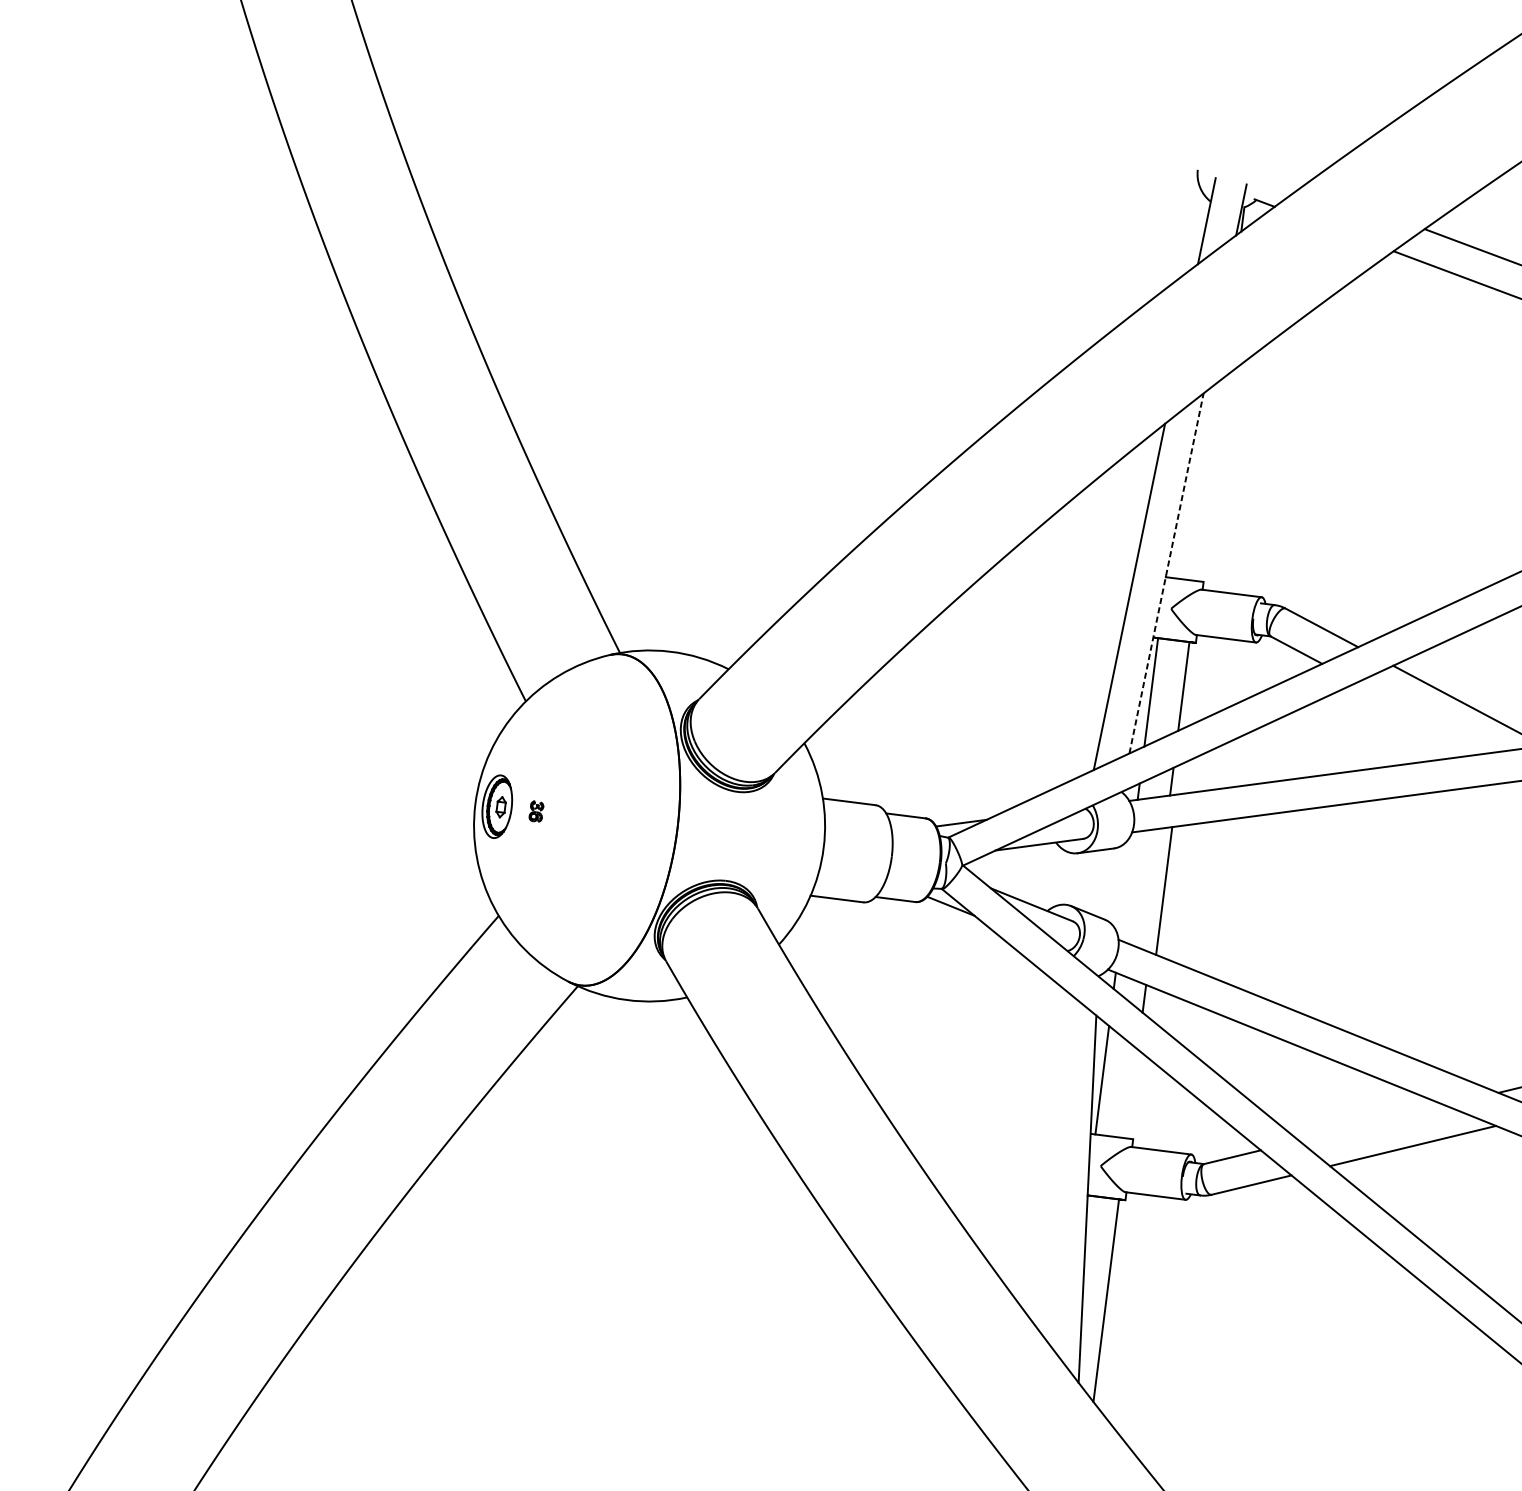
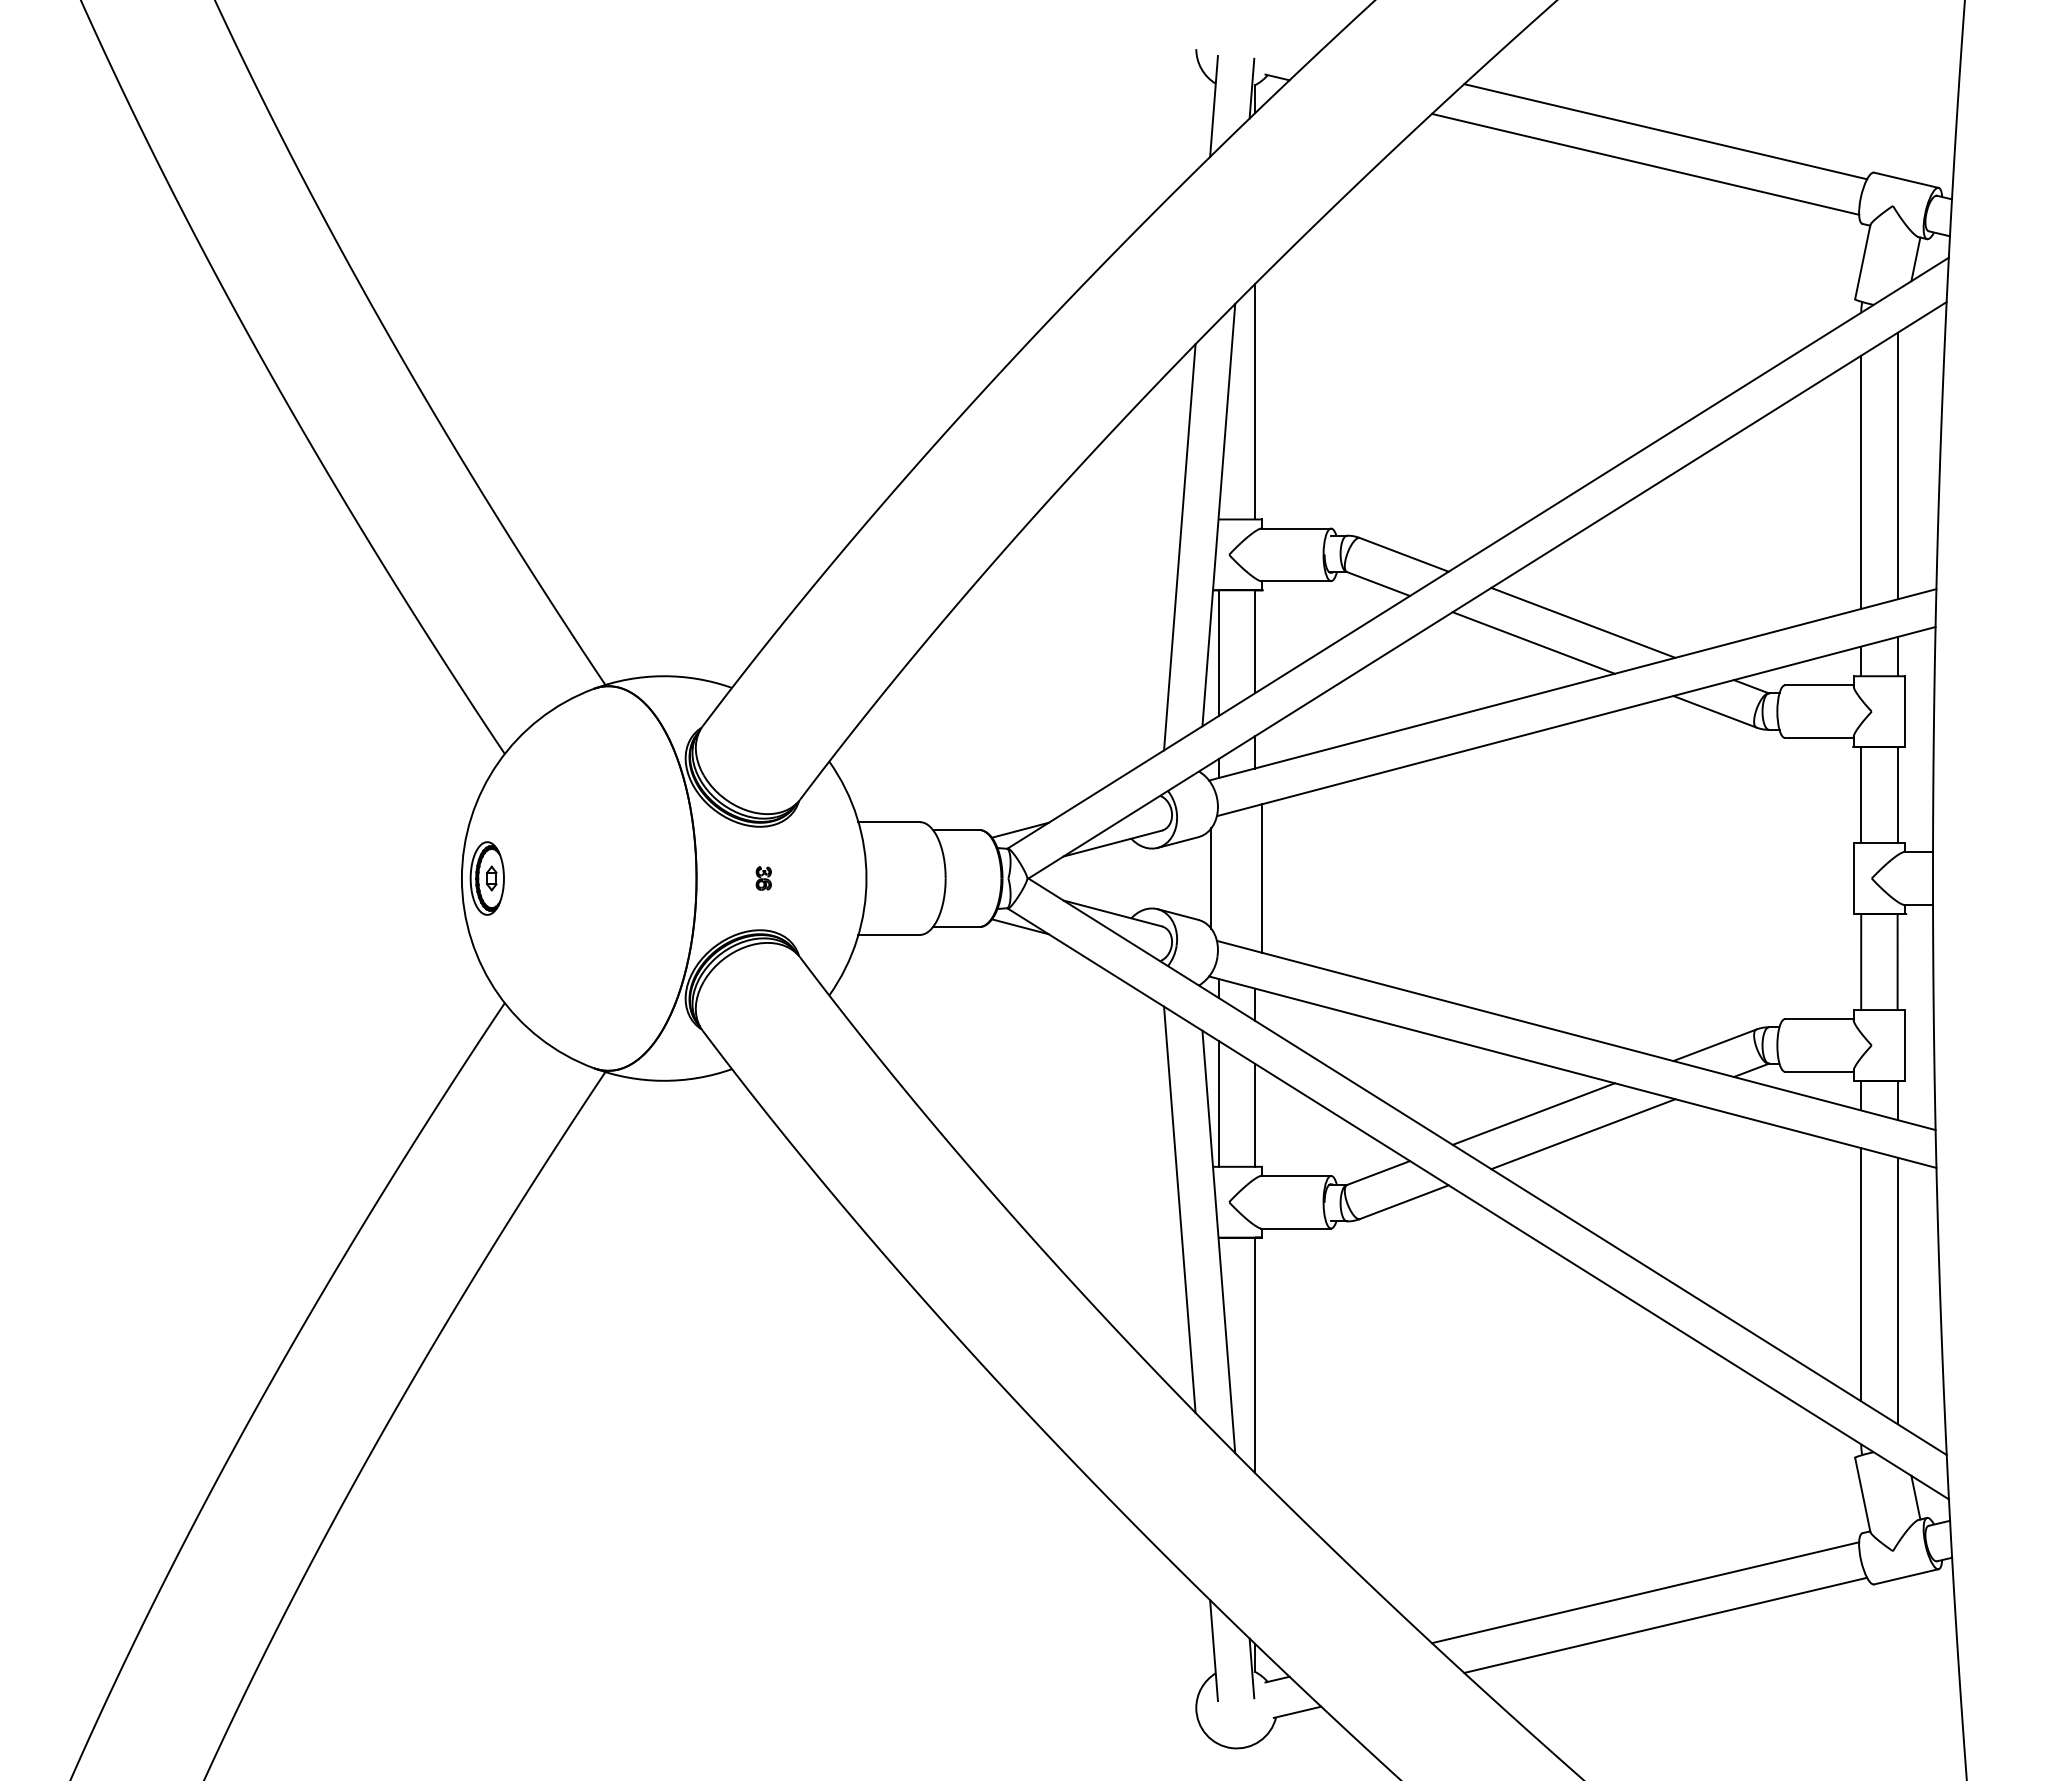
line: (1209, 479) -> (1254, 401), added
line: (1166, 573) -> (1218, 515), dashed -> solid
line: (1423, 717) -> (1533, 642), added
part: (536, 811) -> (763, 878), moved
line: (1120, 885) -> (1211, 878), added
line: (1132, 1093) -> (1254, 1114), added
line: (1372, 1122) -> (1533, 1113), added
line: (1057, 1166) -> (1179, 1209), added

